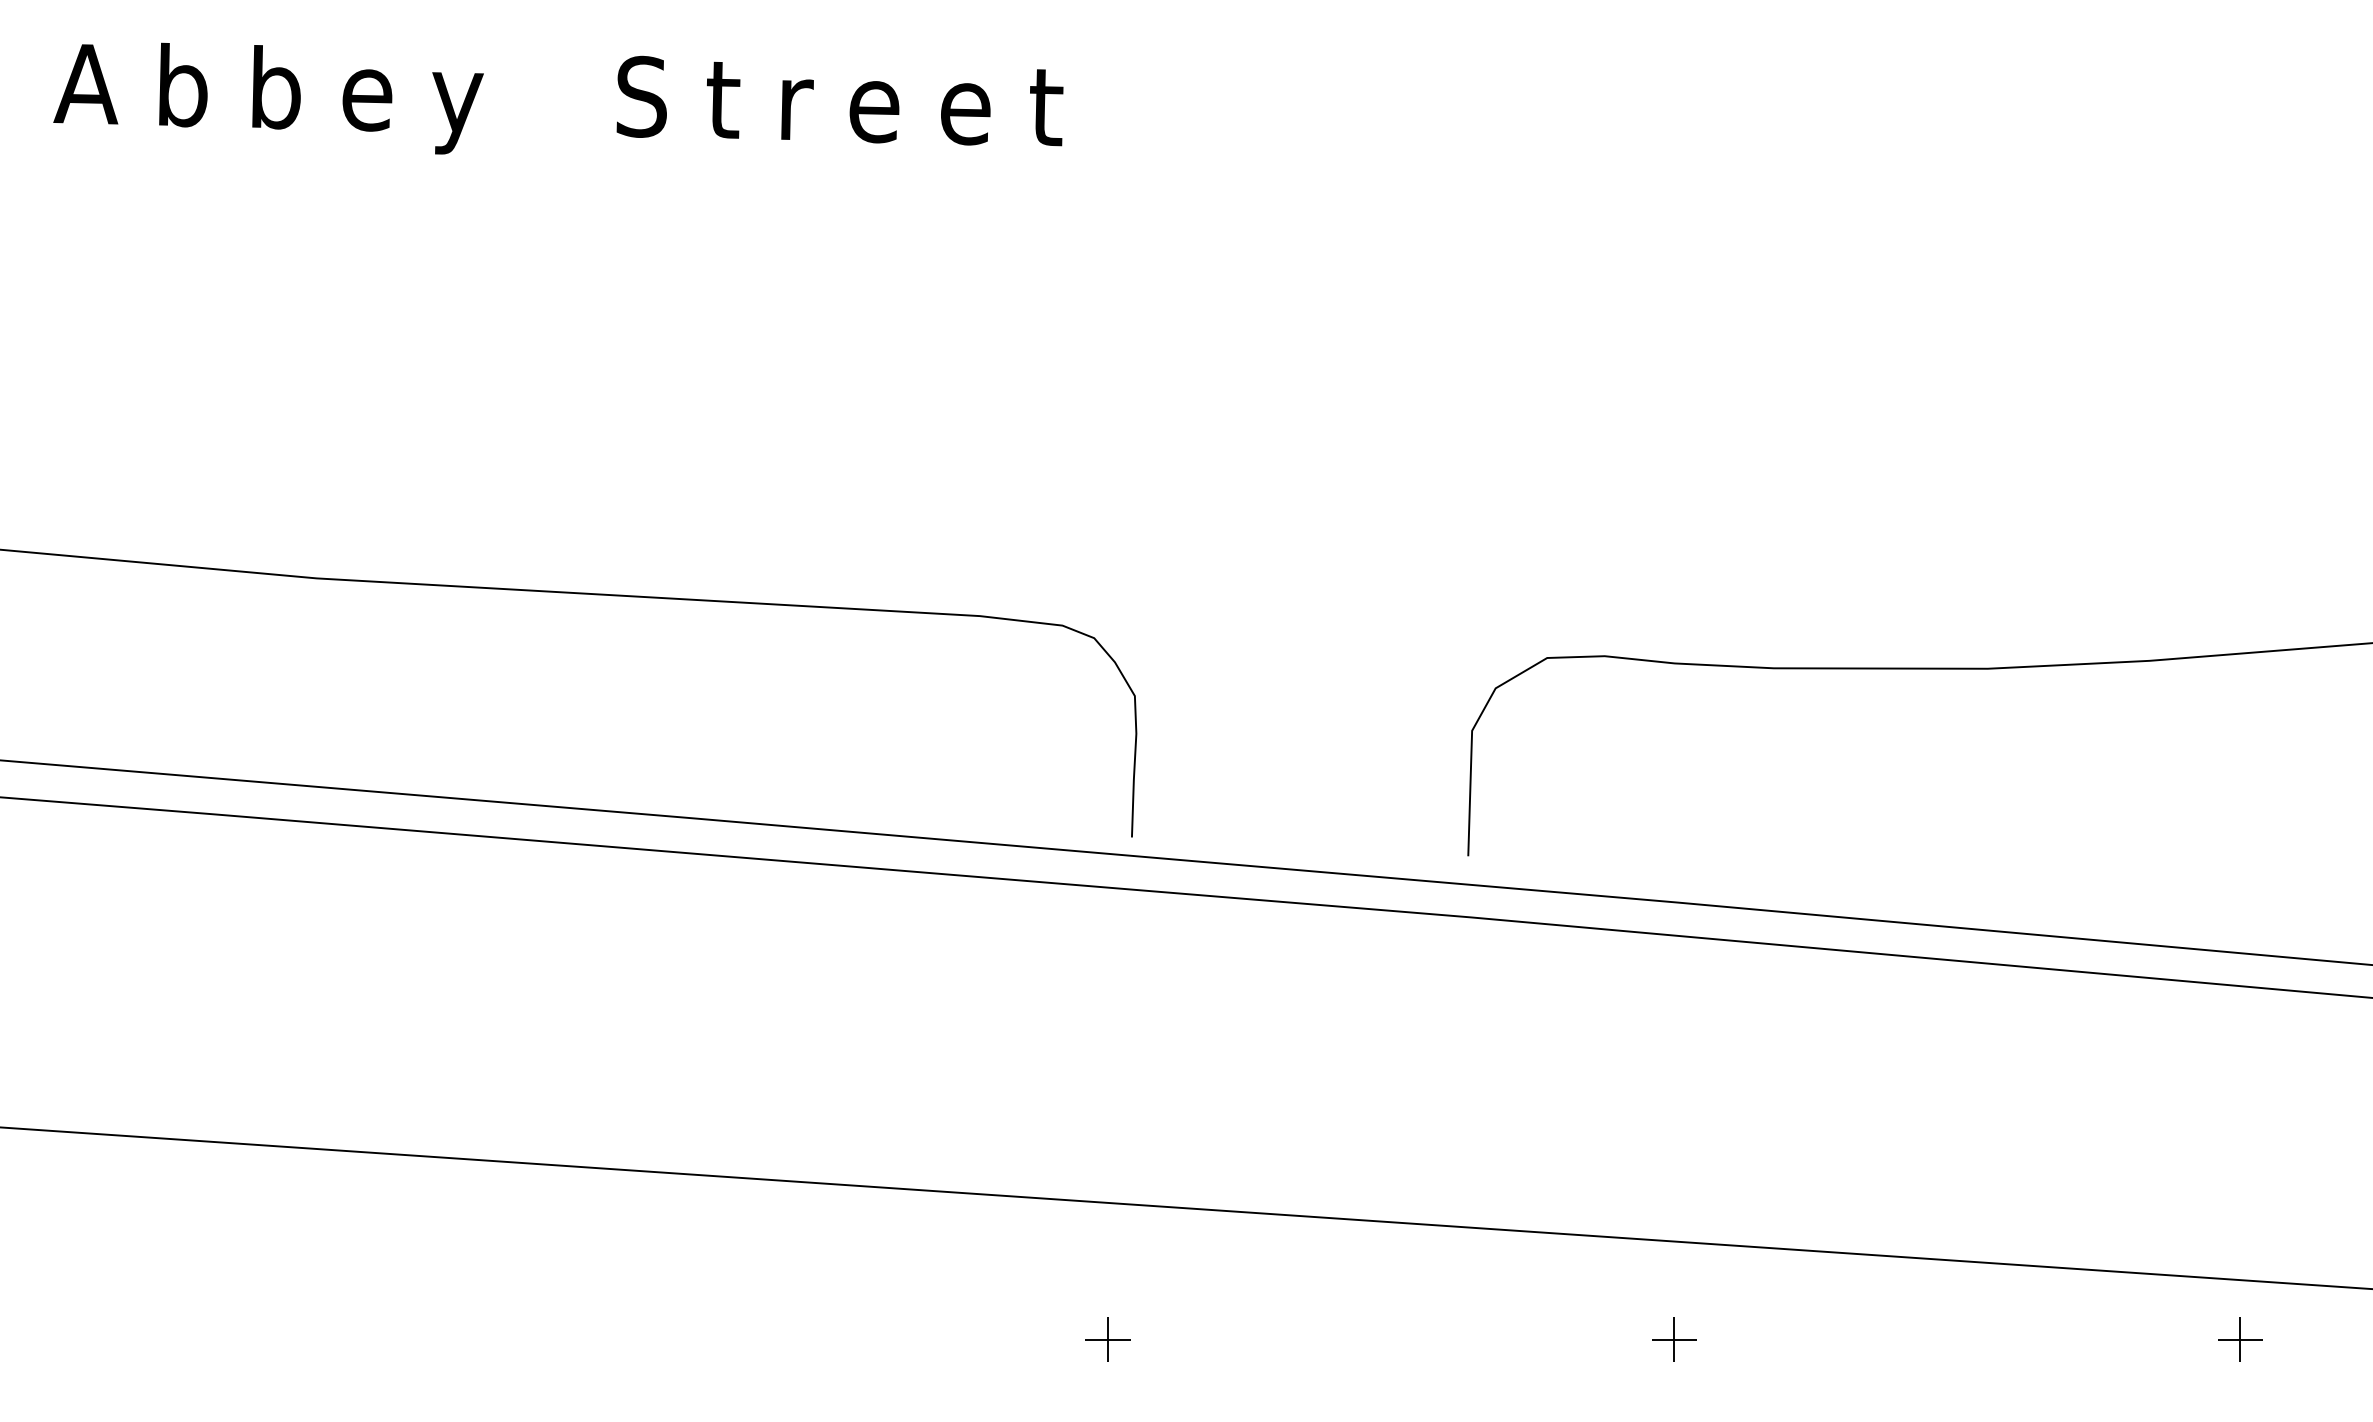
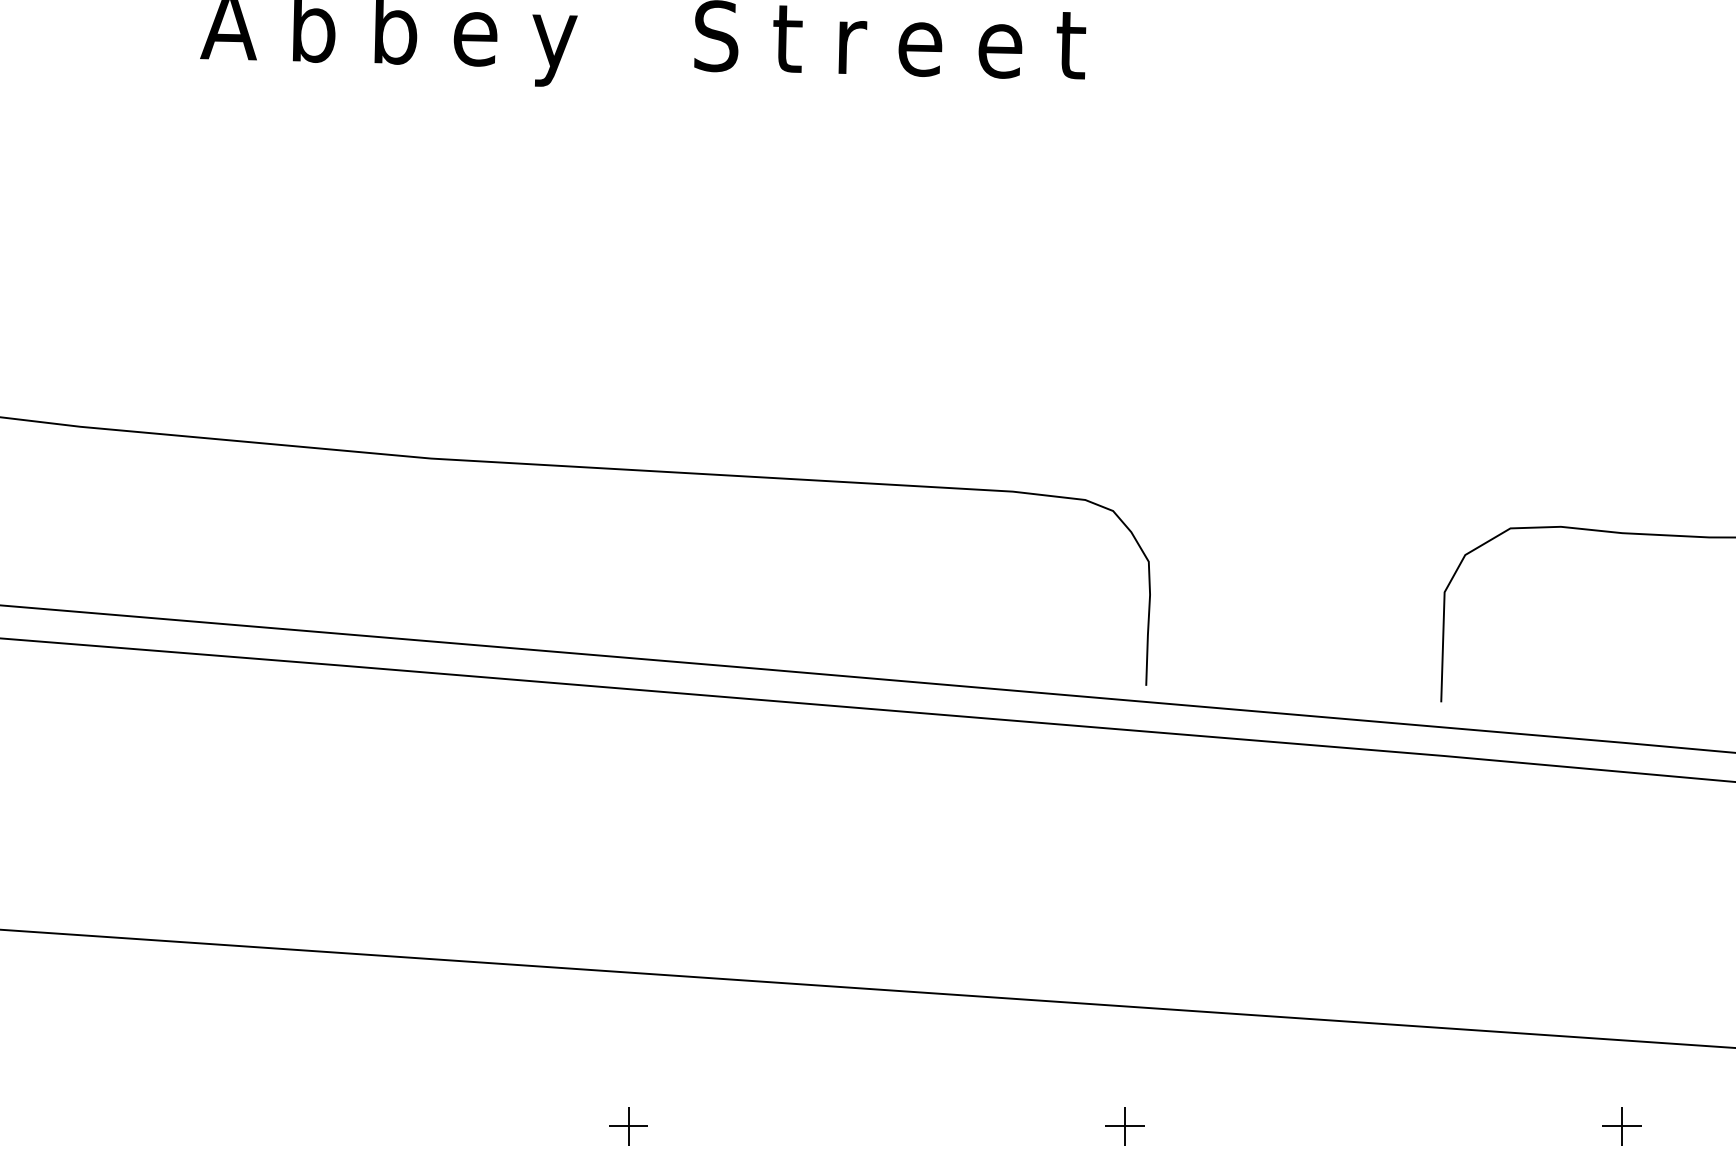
part: (541, 1339) -> (628, 1126), added

